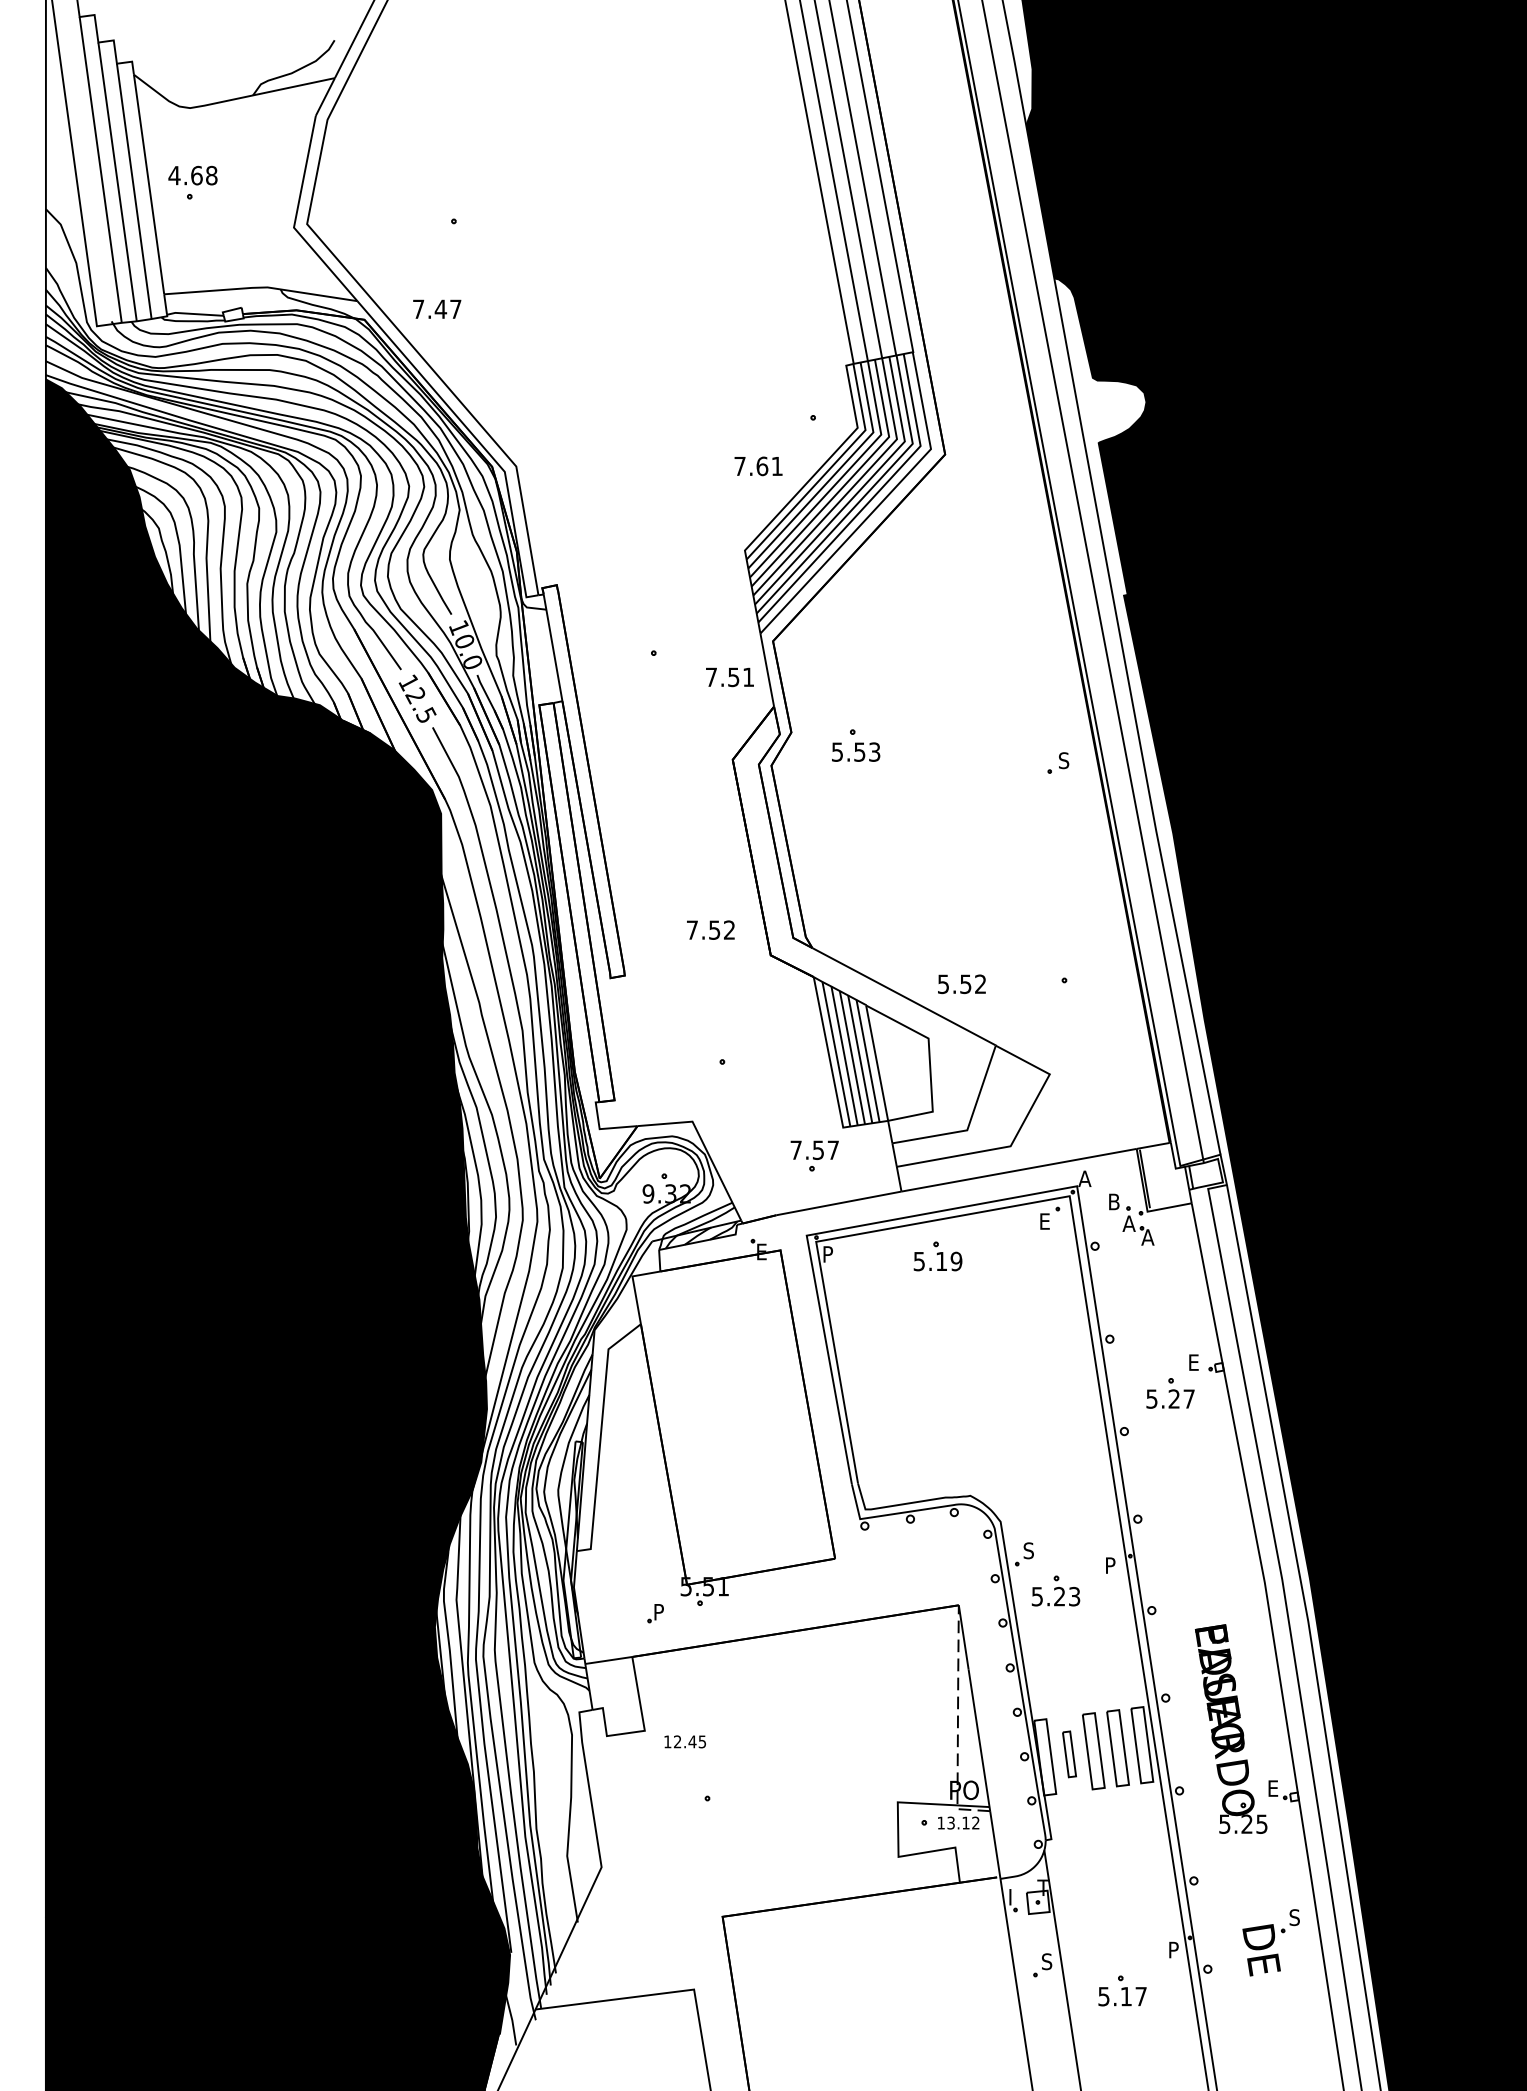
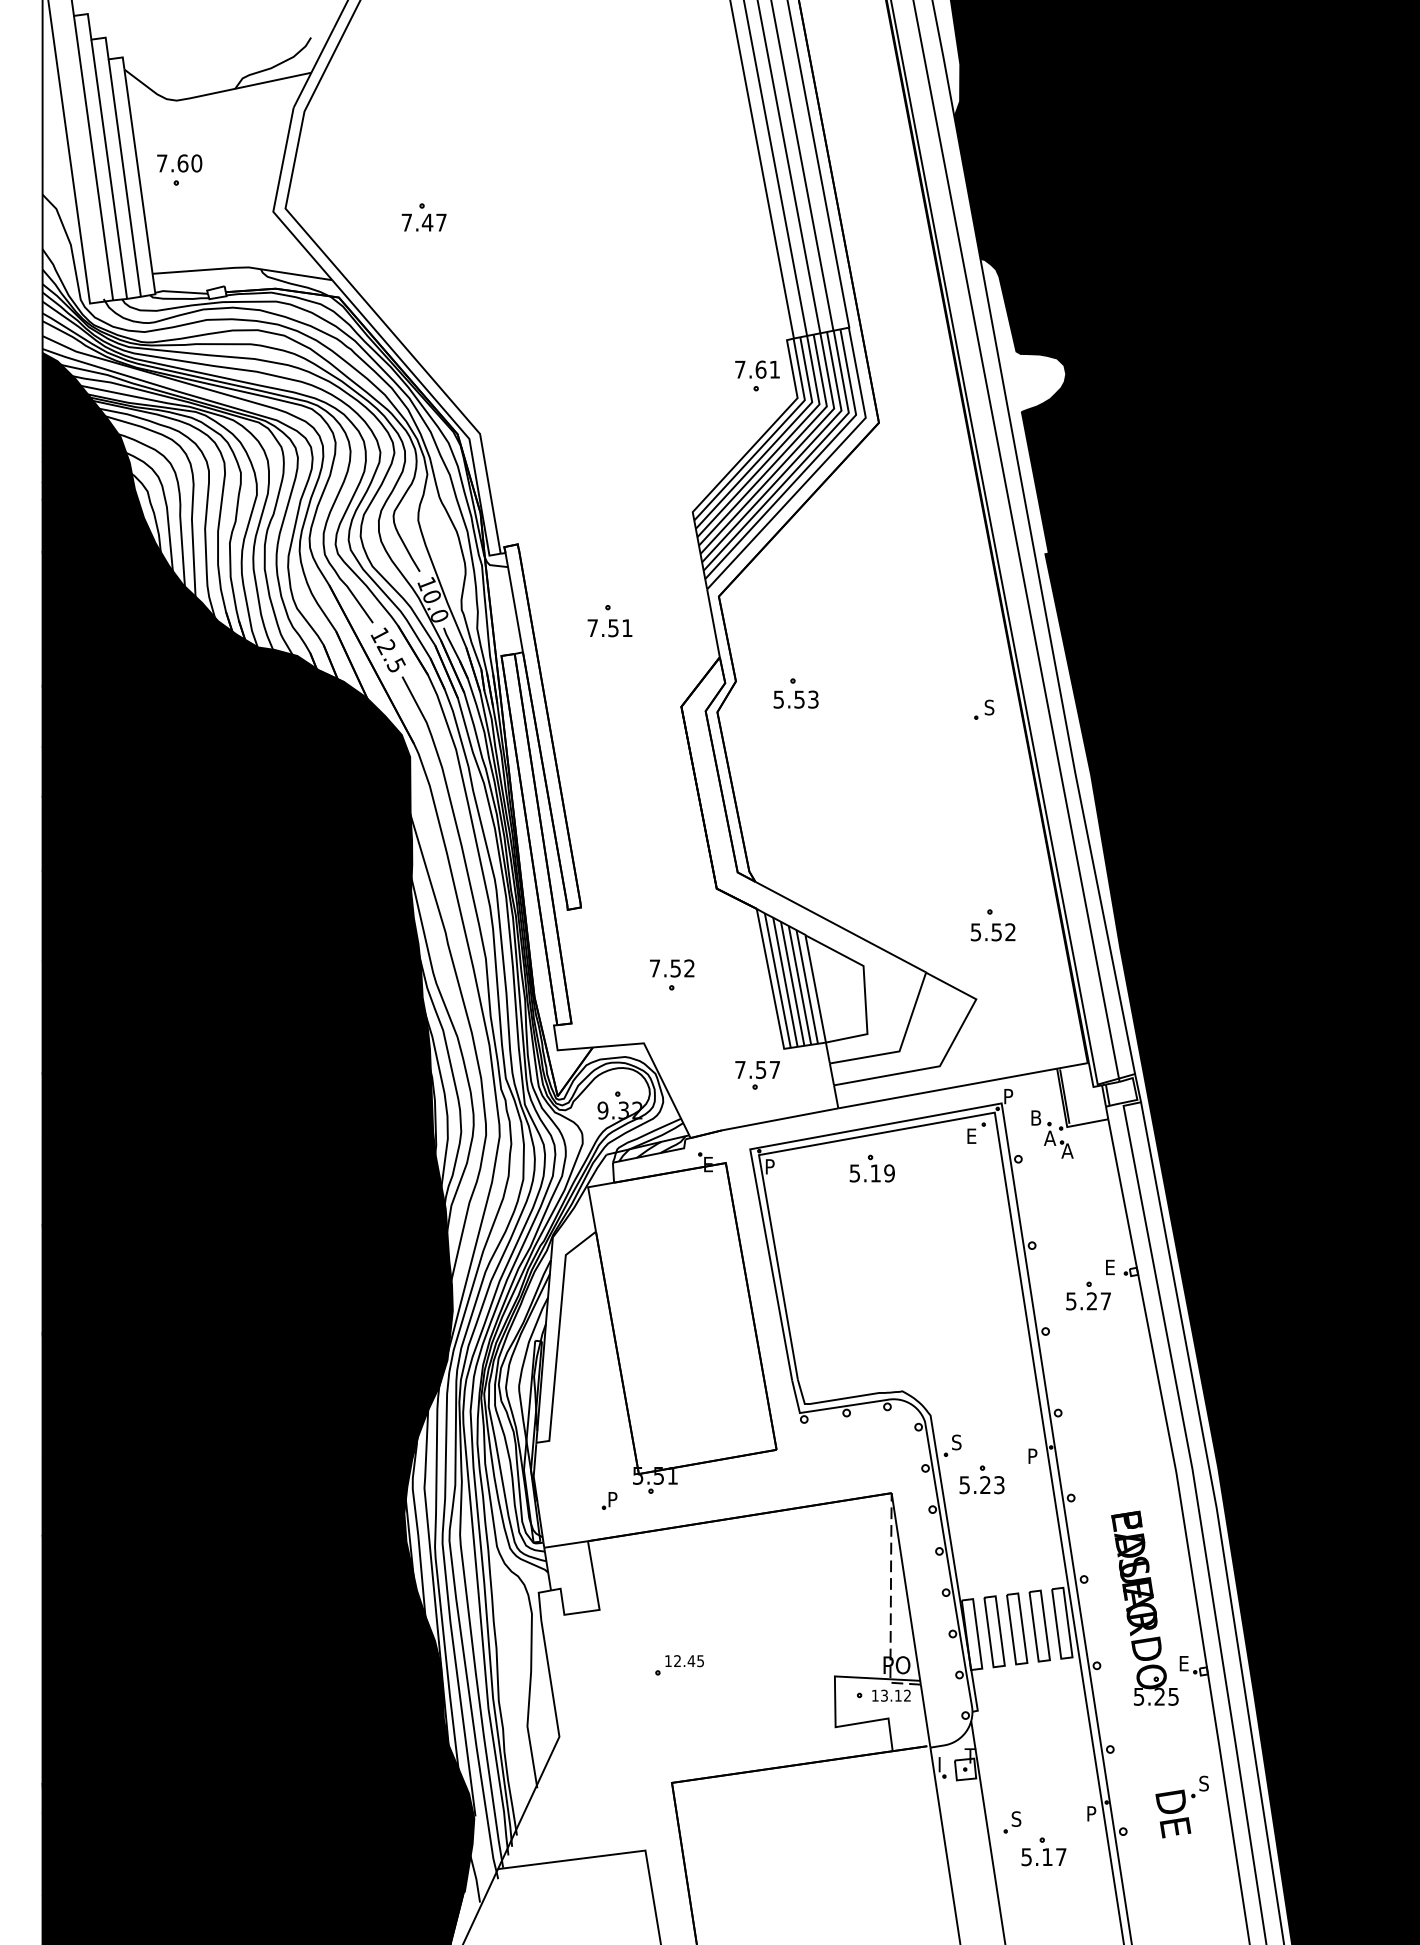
text: (192, 175) -> (178, 163), 4.68 -> 7.60
text: (437, 308) -> (424, 221), moved
text: (758, 466) -> (757, 369), moved
text: (729, 677) -> (609, 628), moved
text: (710, 929) -> (671, 967), moved
text: (961, 984) -> (992, 932), moved
text: (1084, 1178) -> (1008, 1096), A -> P
text: (684, 1741) -> (683, 1660), moved
part: (1069, 1754) -> (994, 1631), size x1.67
part: (1042, 1965) -> (1012, 1822), moved

